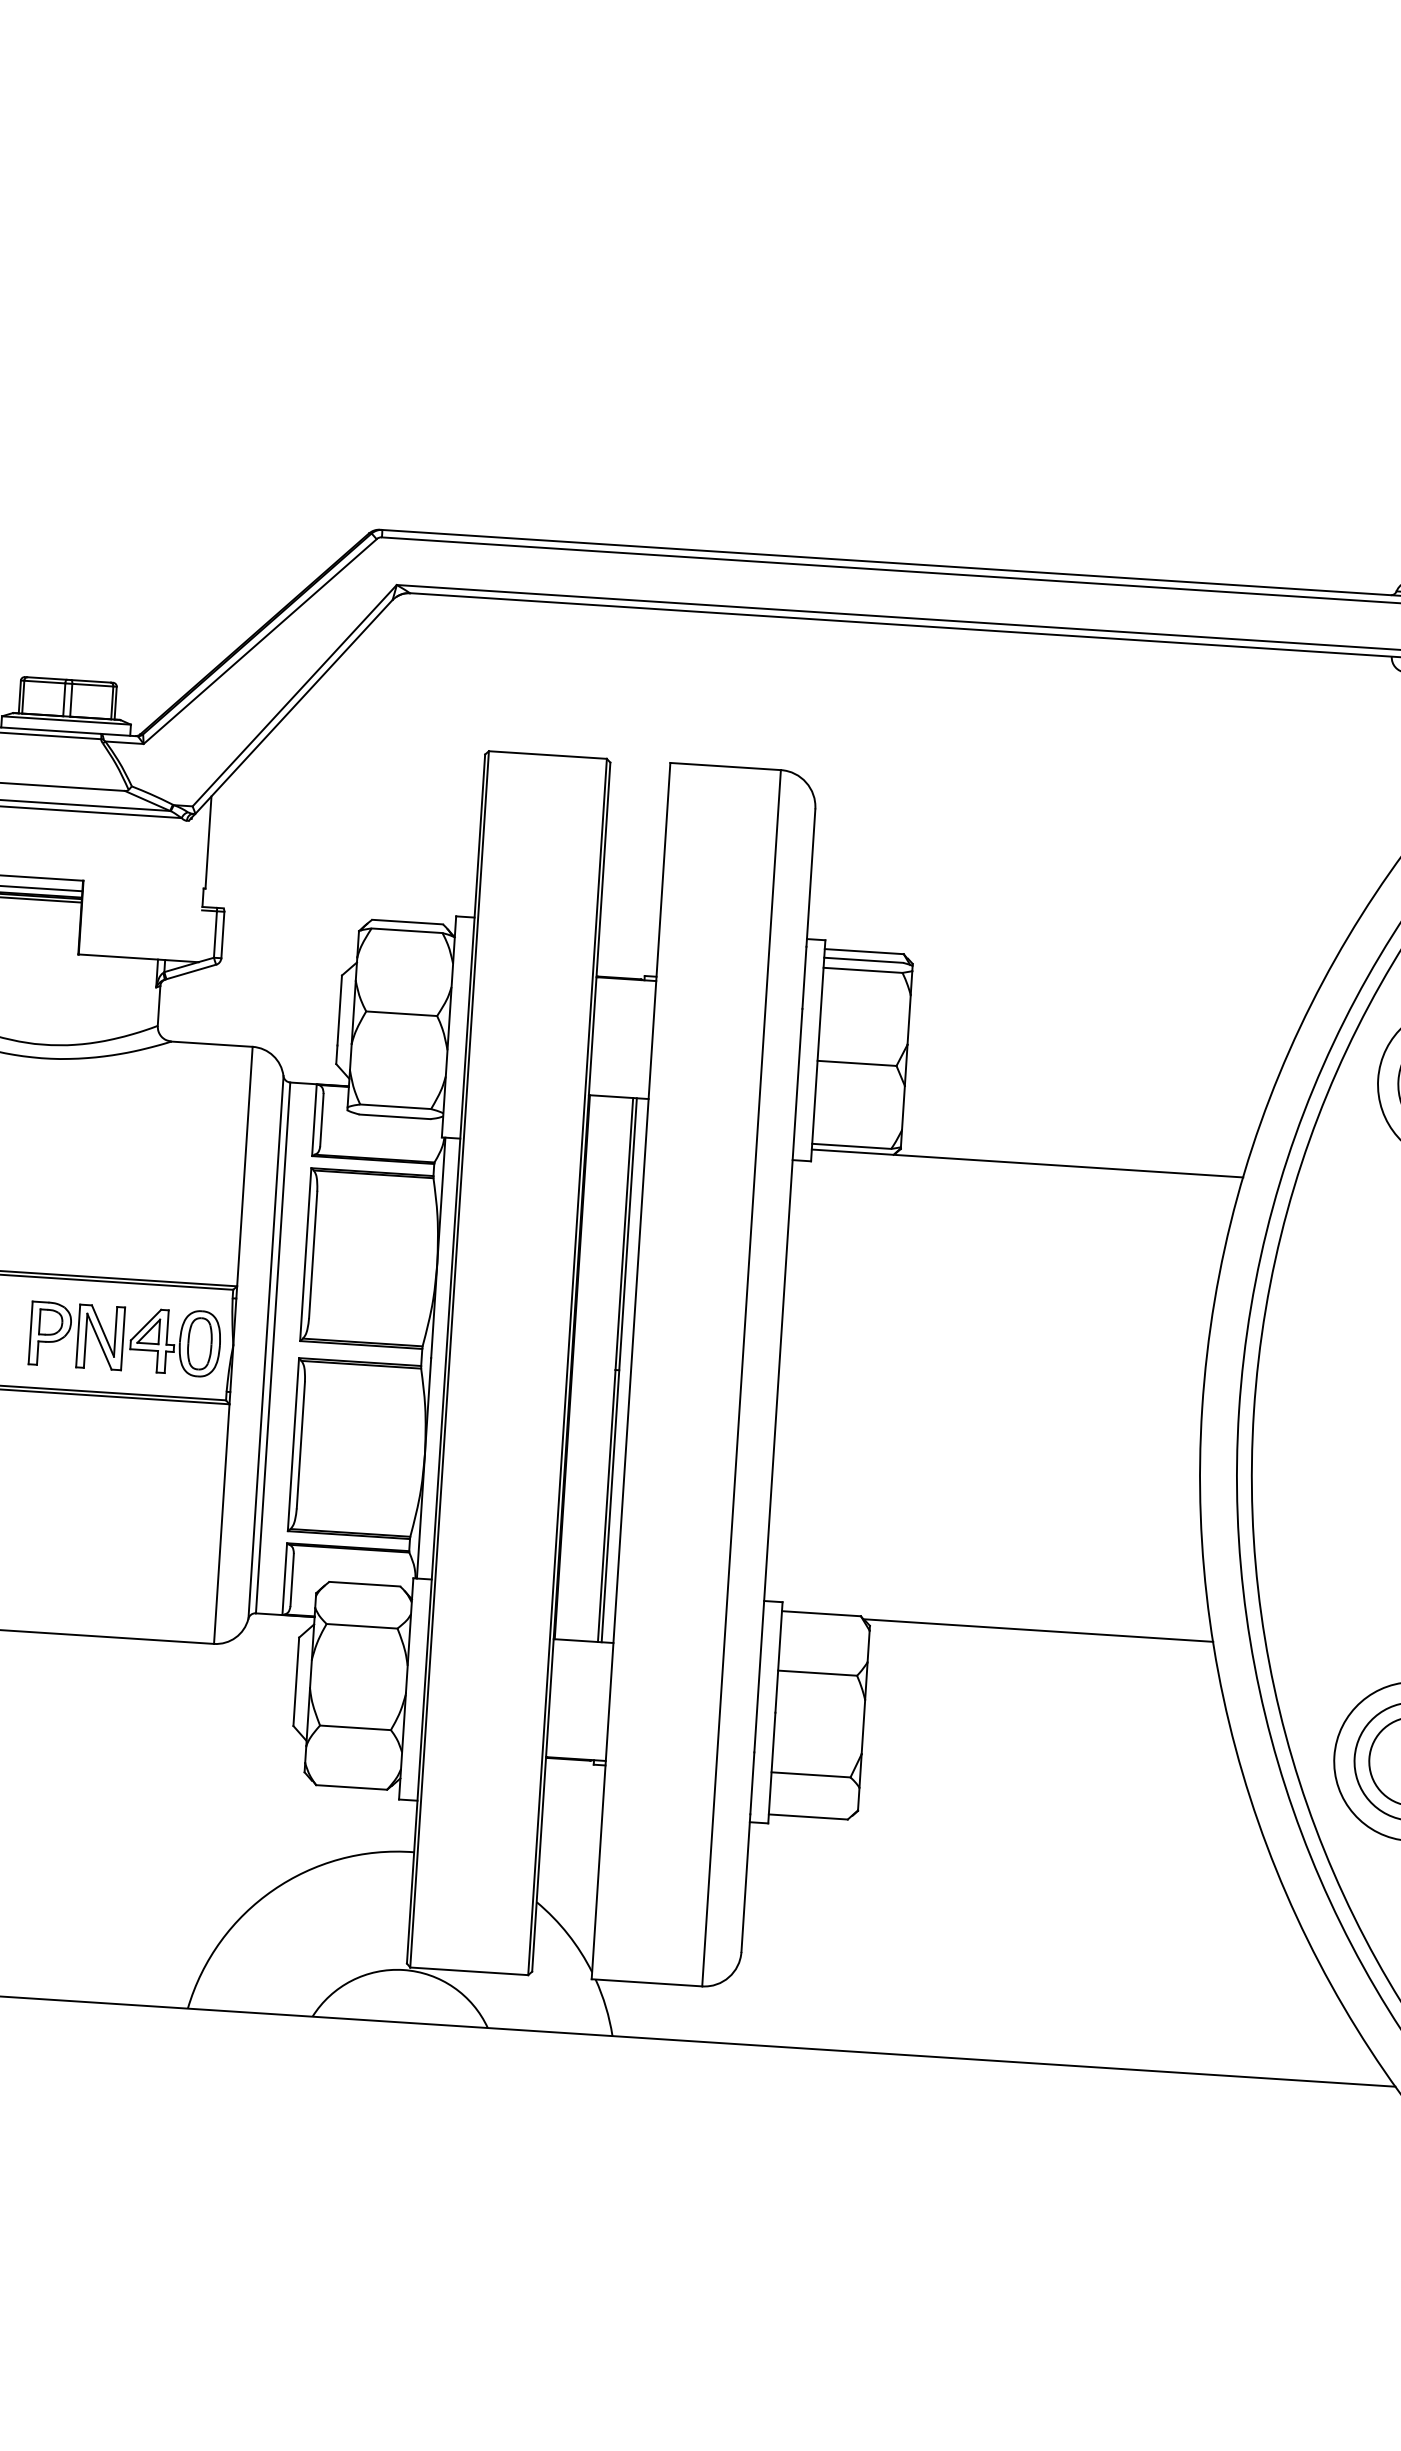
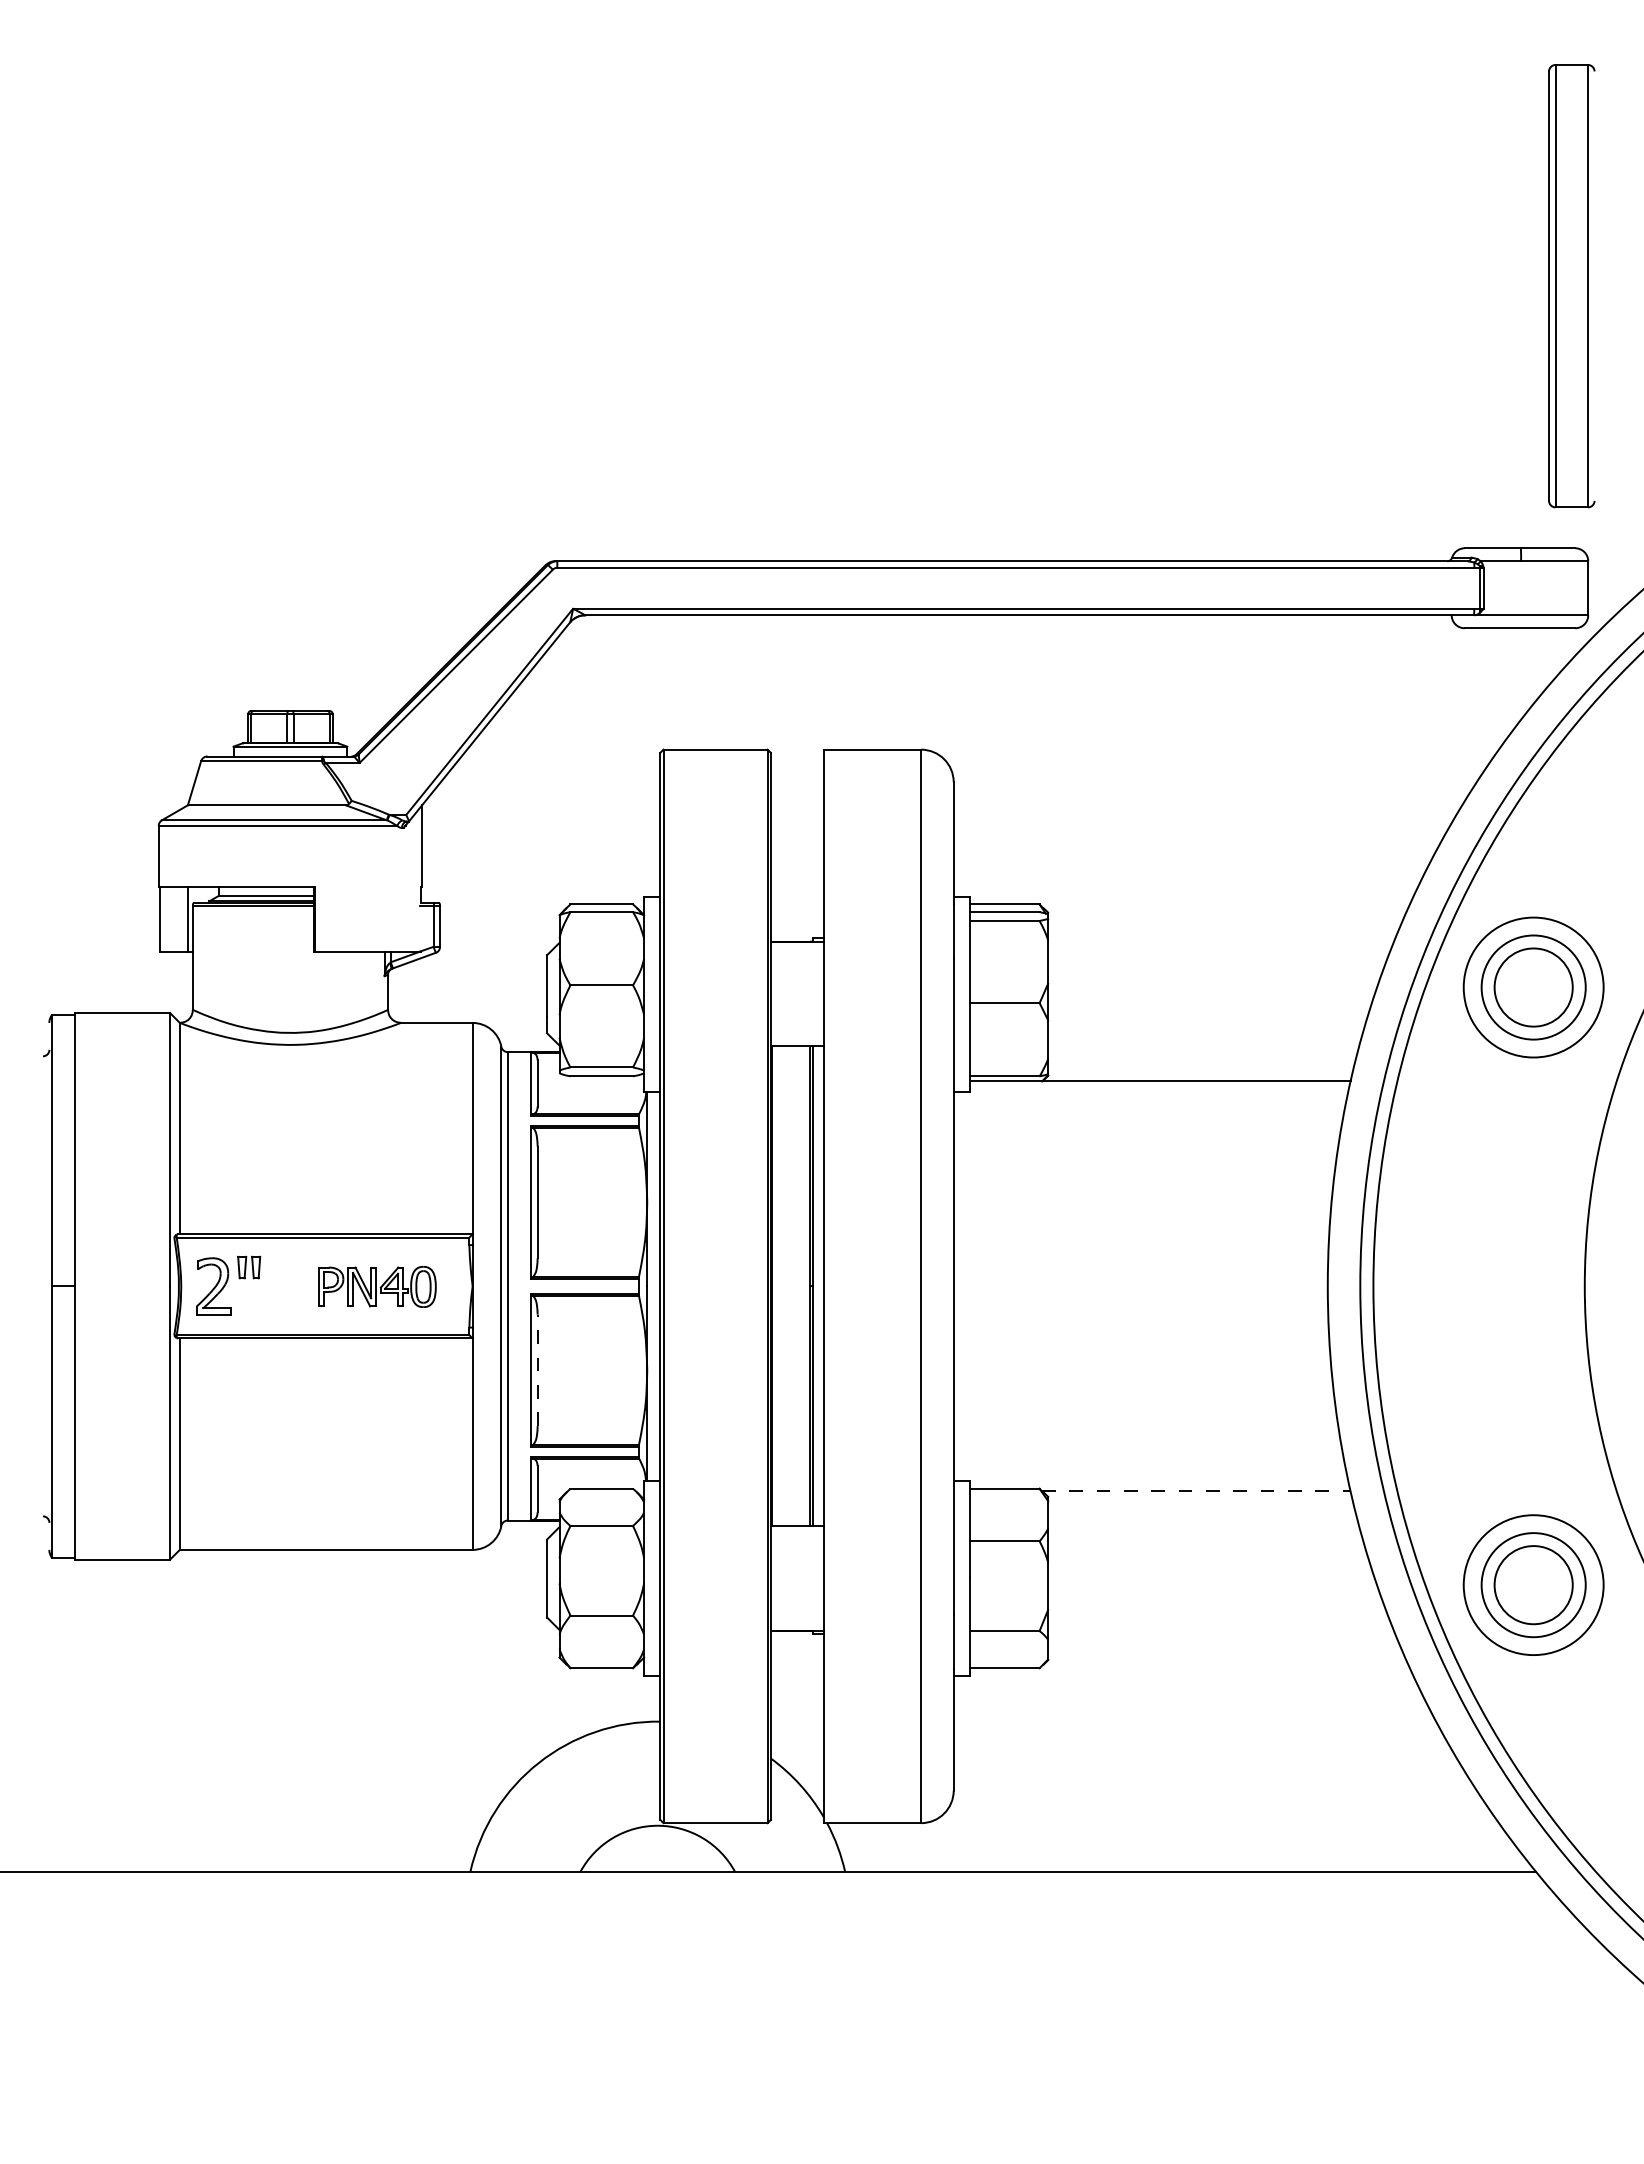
part: (125, 1338) -> (377, 1286), size x0.7
line: (300, 1445) -> (537, 1370), solid -> dashed
line: (1038, 1630) -> (1196, 1491), solid -> dashed

